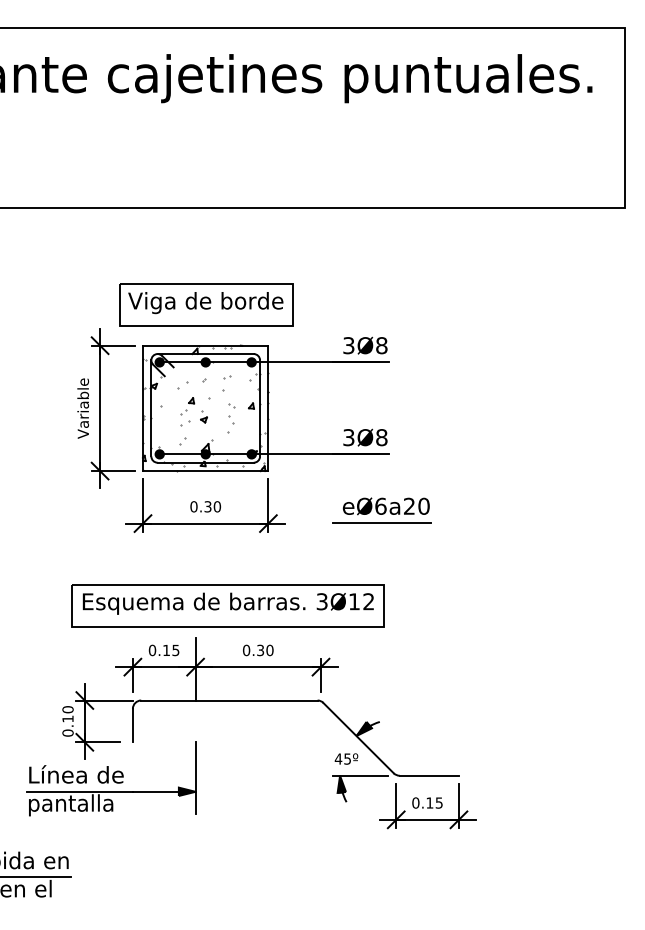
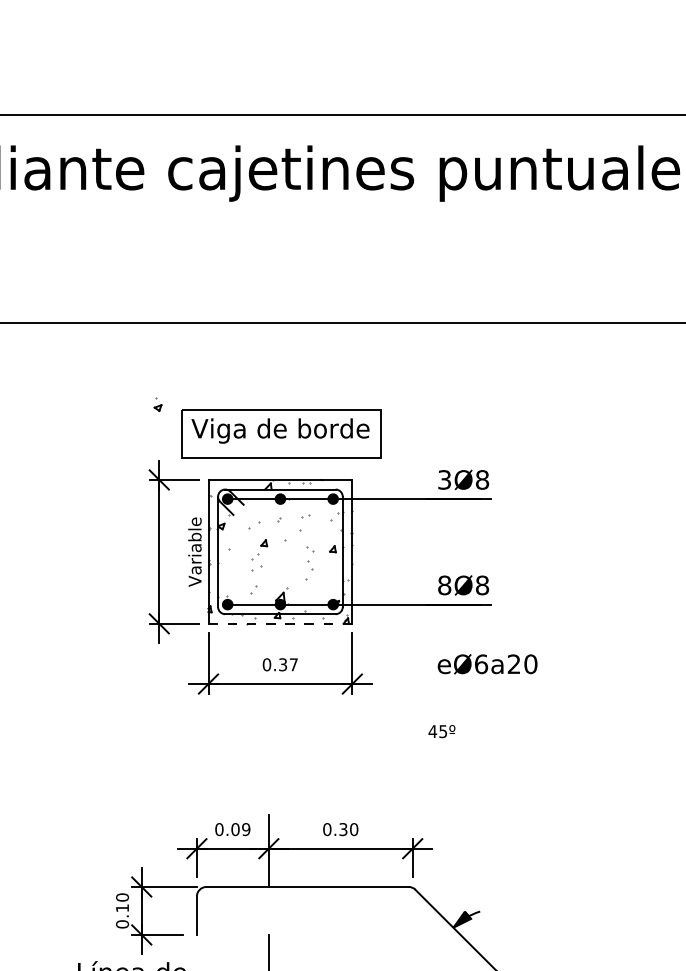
text: (82, 408) -> (194, 552), moved
part: (203, 416) -> (157, 404), moved
text: (348, 437) -> (444, 585), 3Ø8 -> 8Ø8
line: (205, 471) -> (280, 624), solid -> dashed
text: (217, 506) -> (293, 664), 0.30 -> 0.37
line: (382, 523) -> (483, 683), removed
part: (227, 605) -> (305, 777), removed
text: (170, 650) -> (240, 829), 0.15 -> 0.09
text: (346, 758) -> (441, 730), moved

